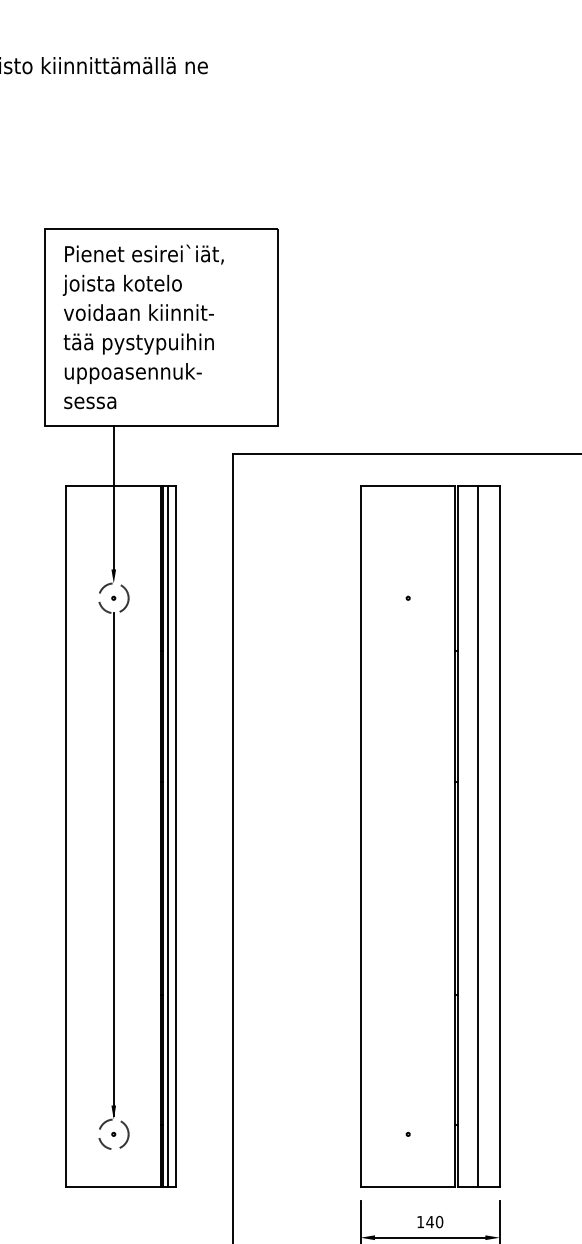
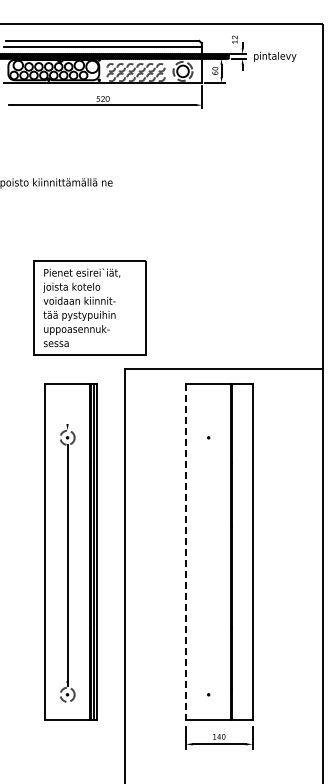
line: (113, 497) -> (67, 389), removed
line: (476, 835) -> (241, 551), removed
line: (359, 837) -> (185, 552), solid -> dashed

